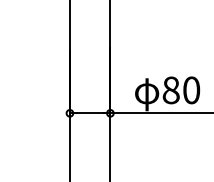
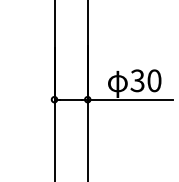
text: (170, 89) -> (137, 80), 80 -> 30

